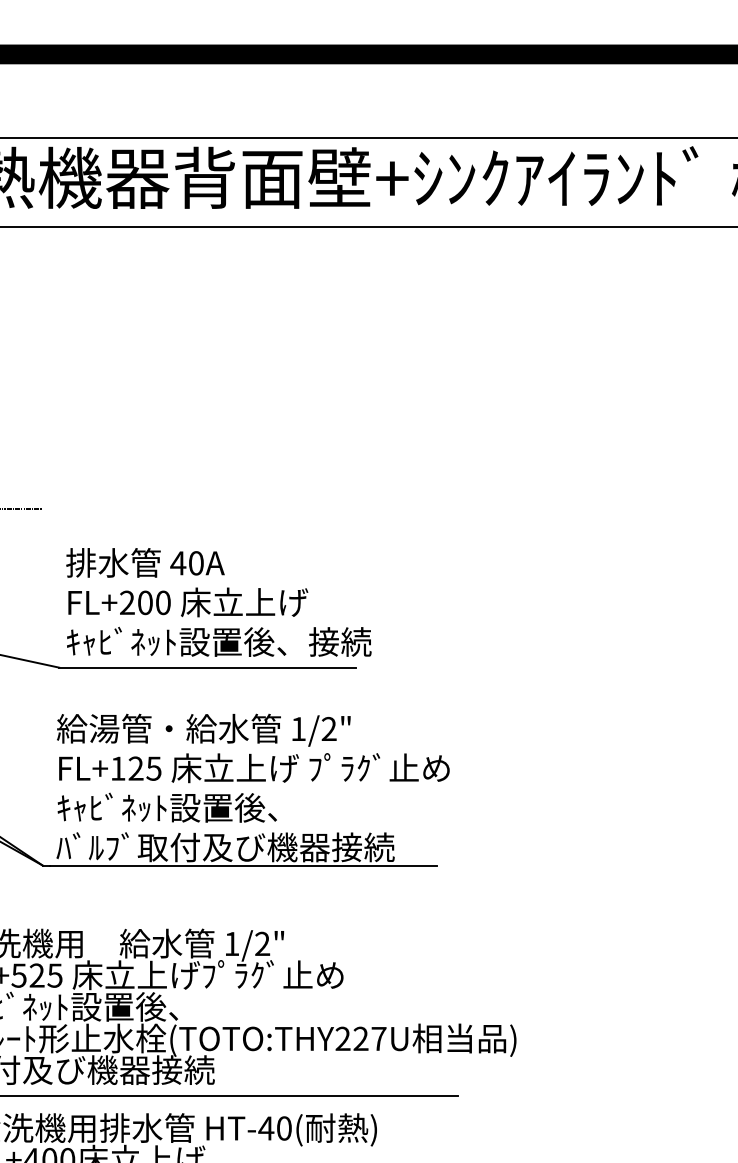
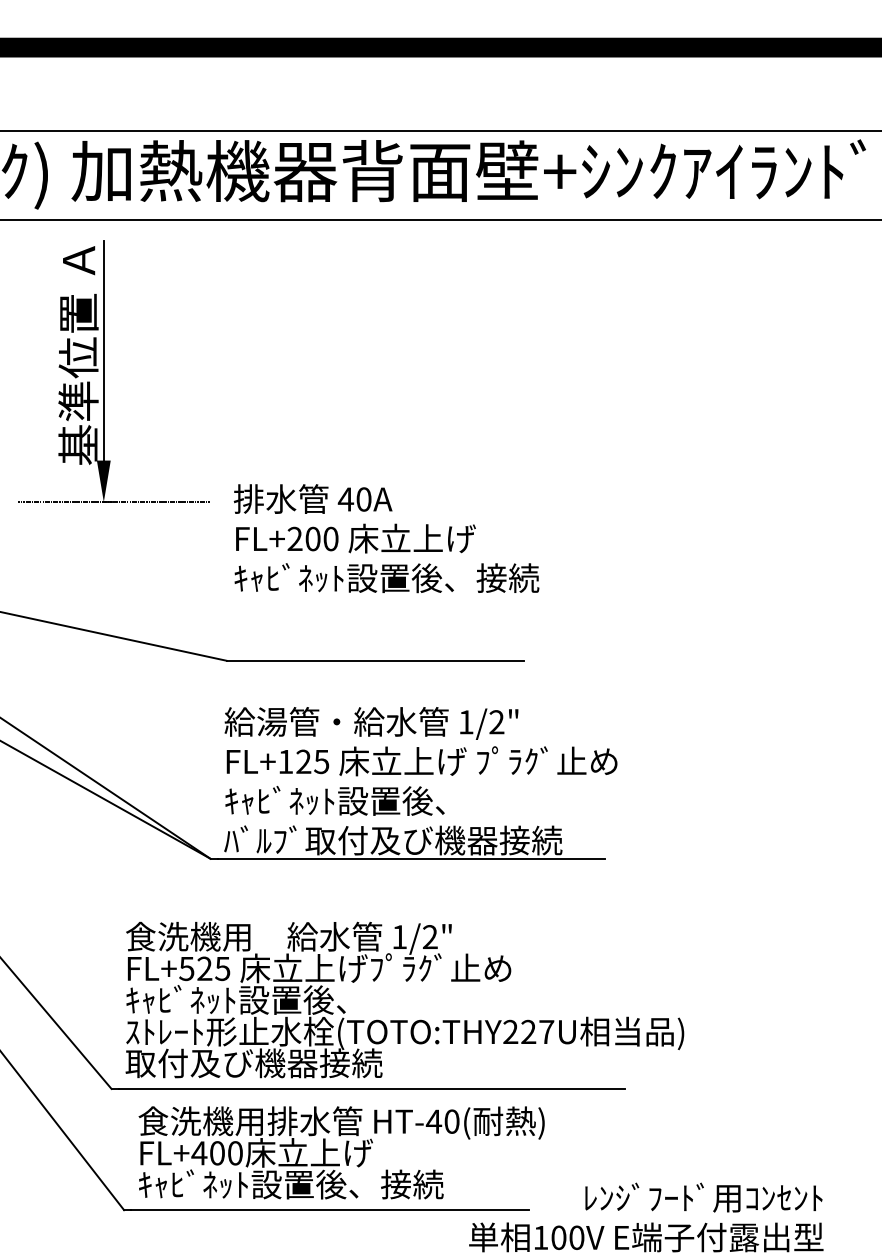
text: (218, 602) -> (386, 538), moved

